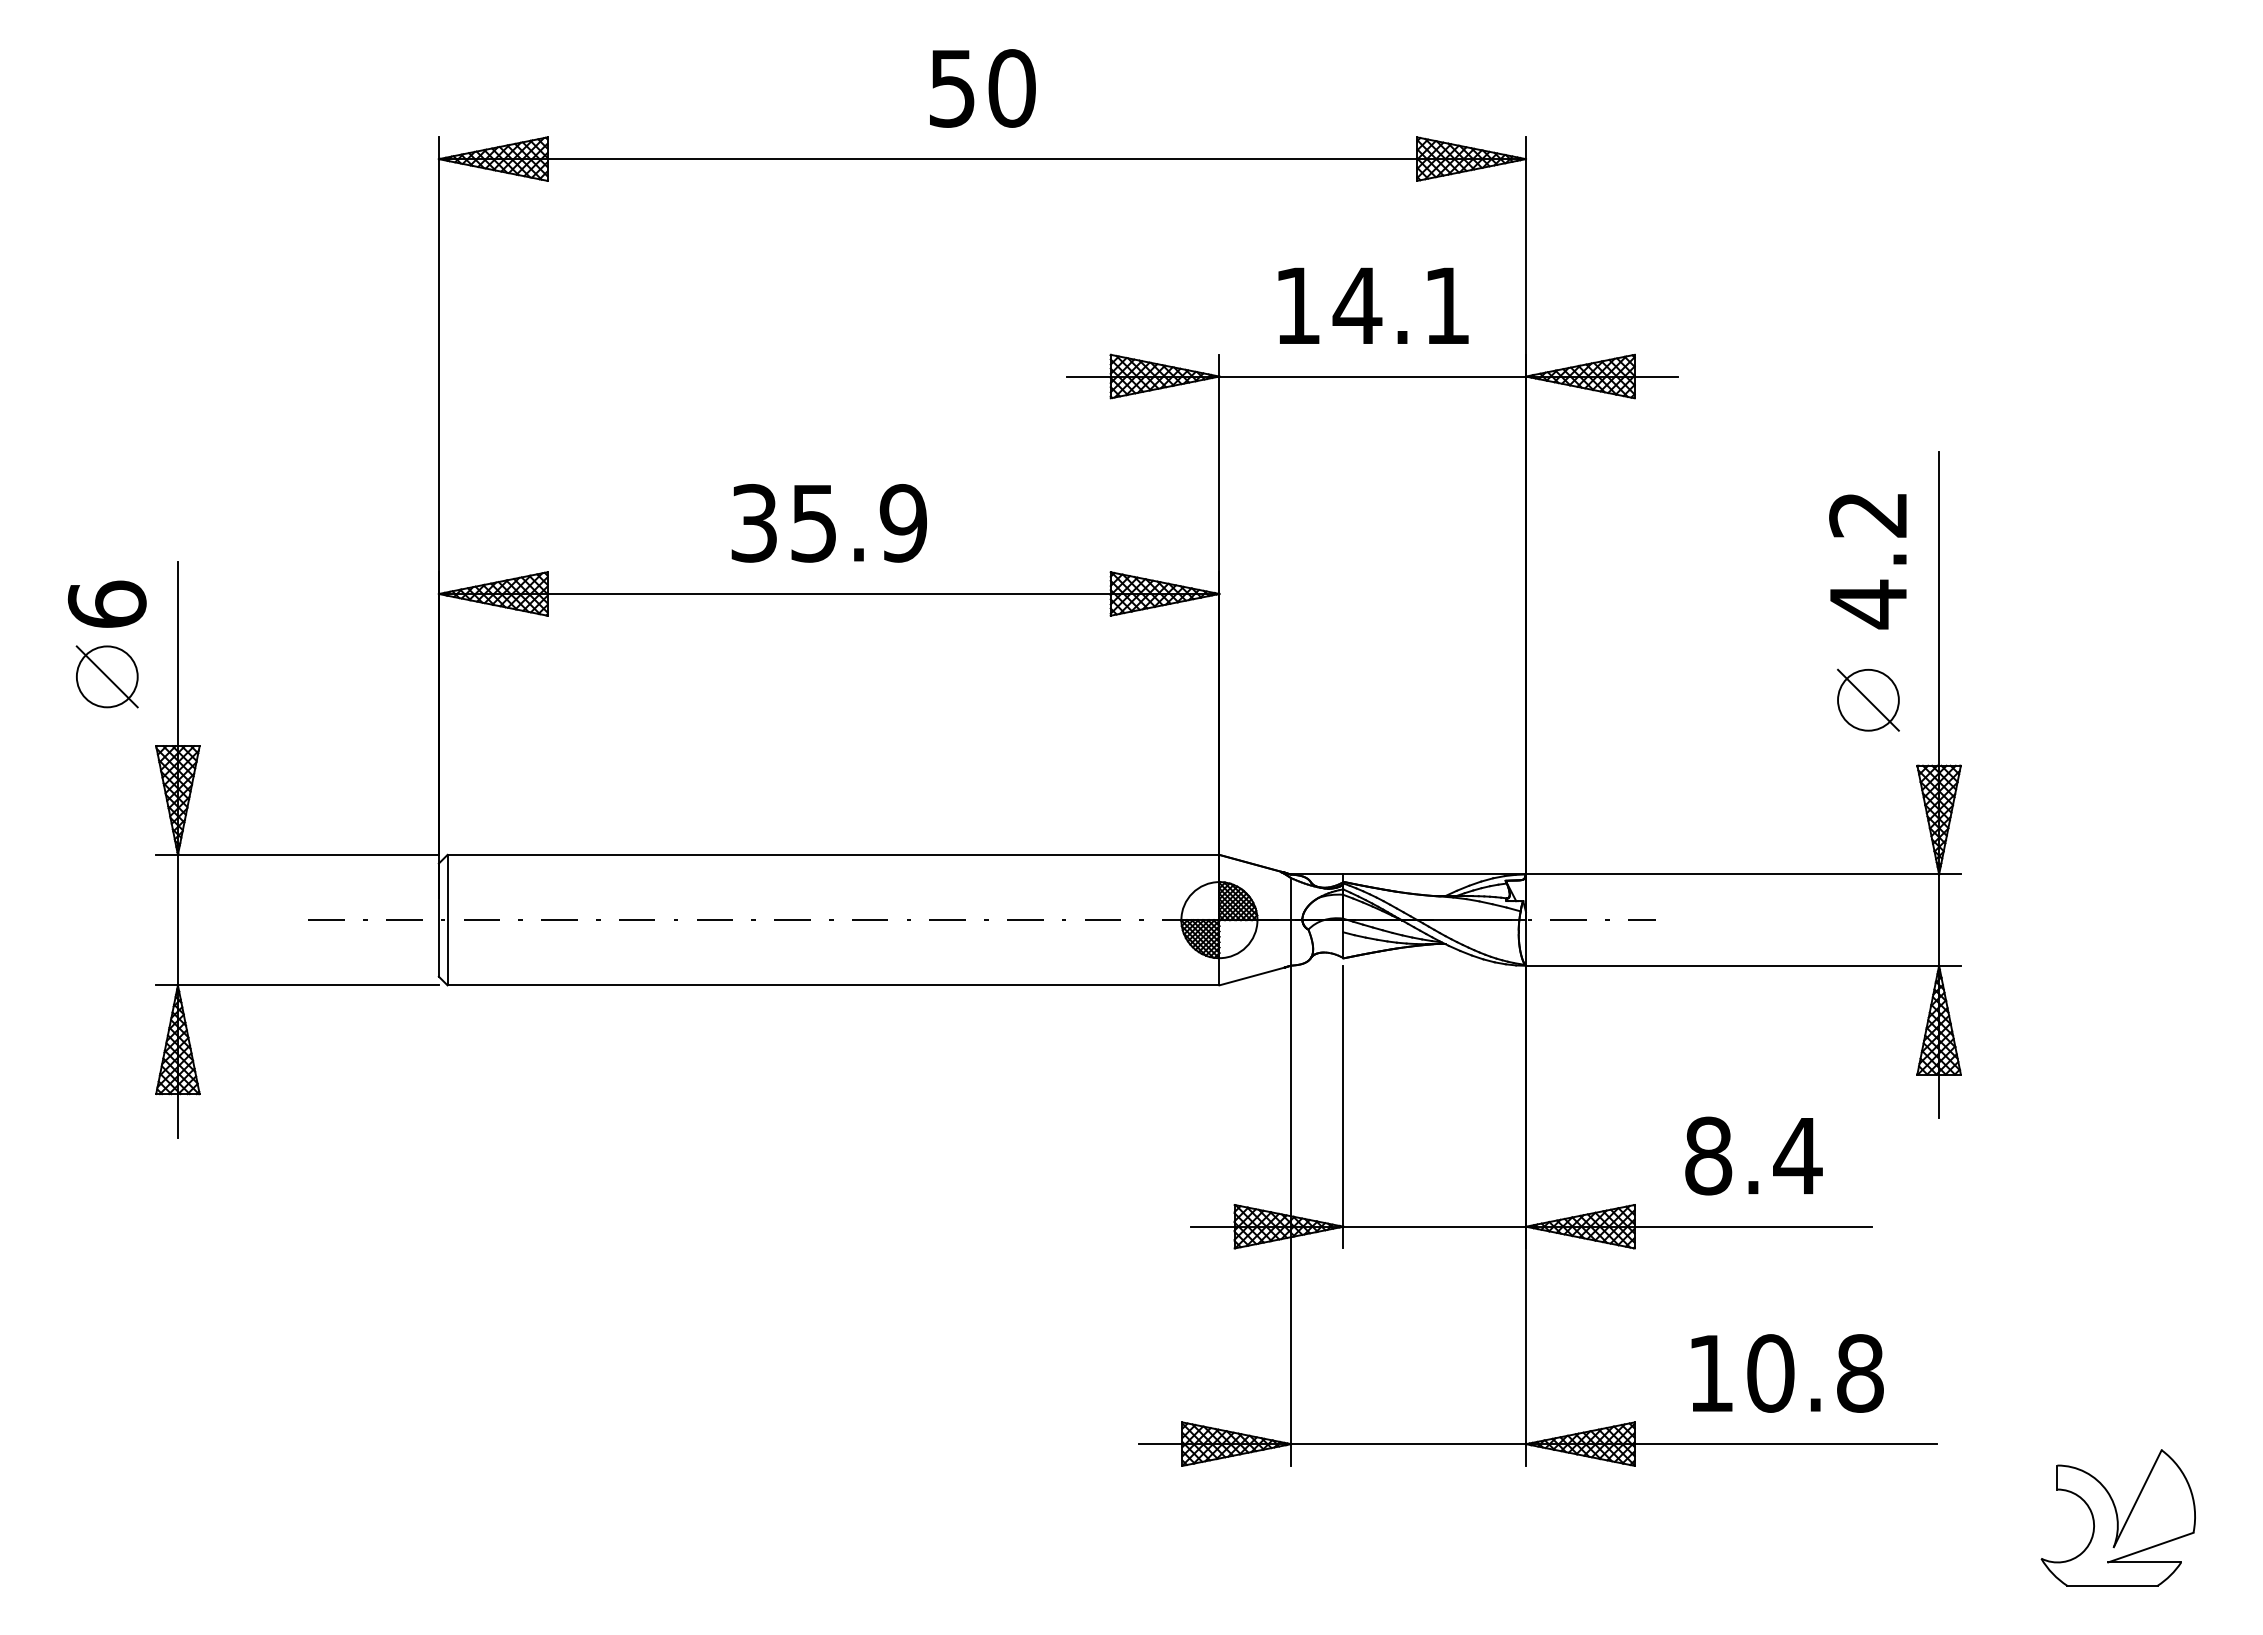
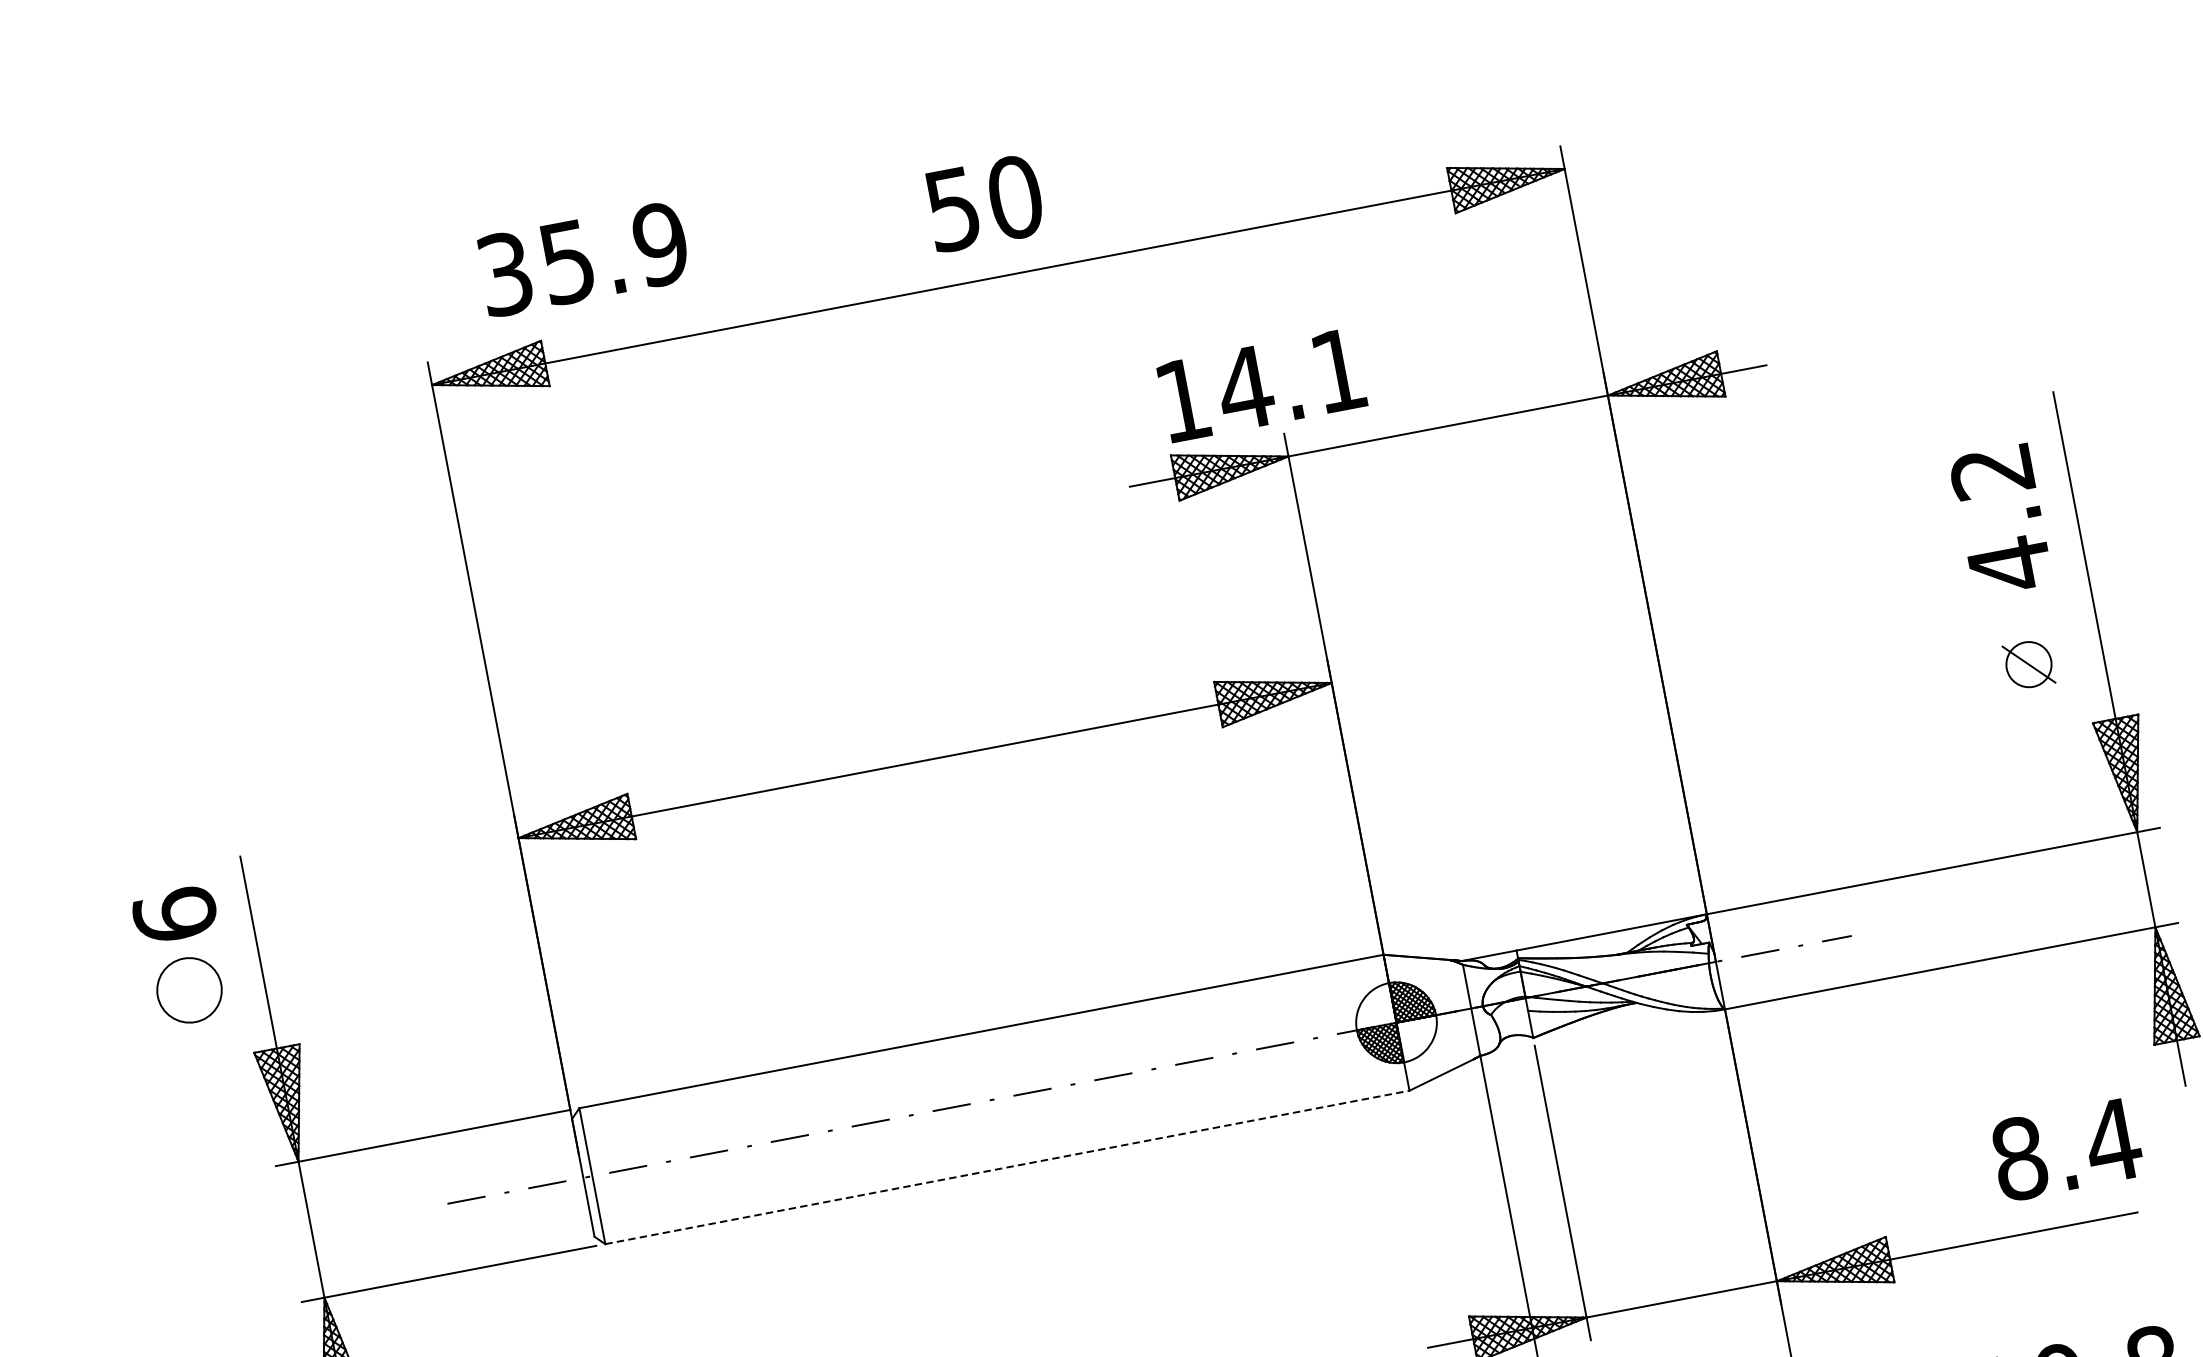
text: (1373, 305) -> (1261, 384), moved
text: (828, 523) -> (582, 259), moved
line: (106, 676) -> (188, 990), removed
part: (1868, 699) -> (2028, 663), size x0.7
line: (833, 985) -> (1007, 1167), solid -> dashed
text: (1753, 1155) -> (2066, 1149), moved

